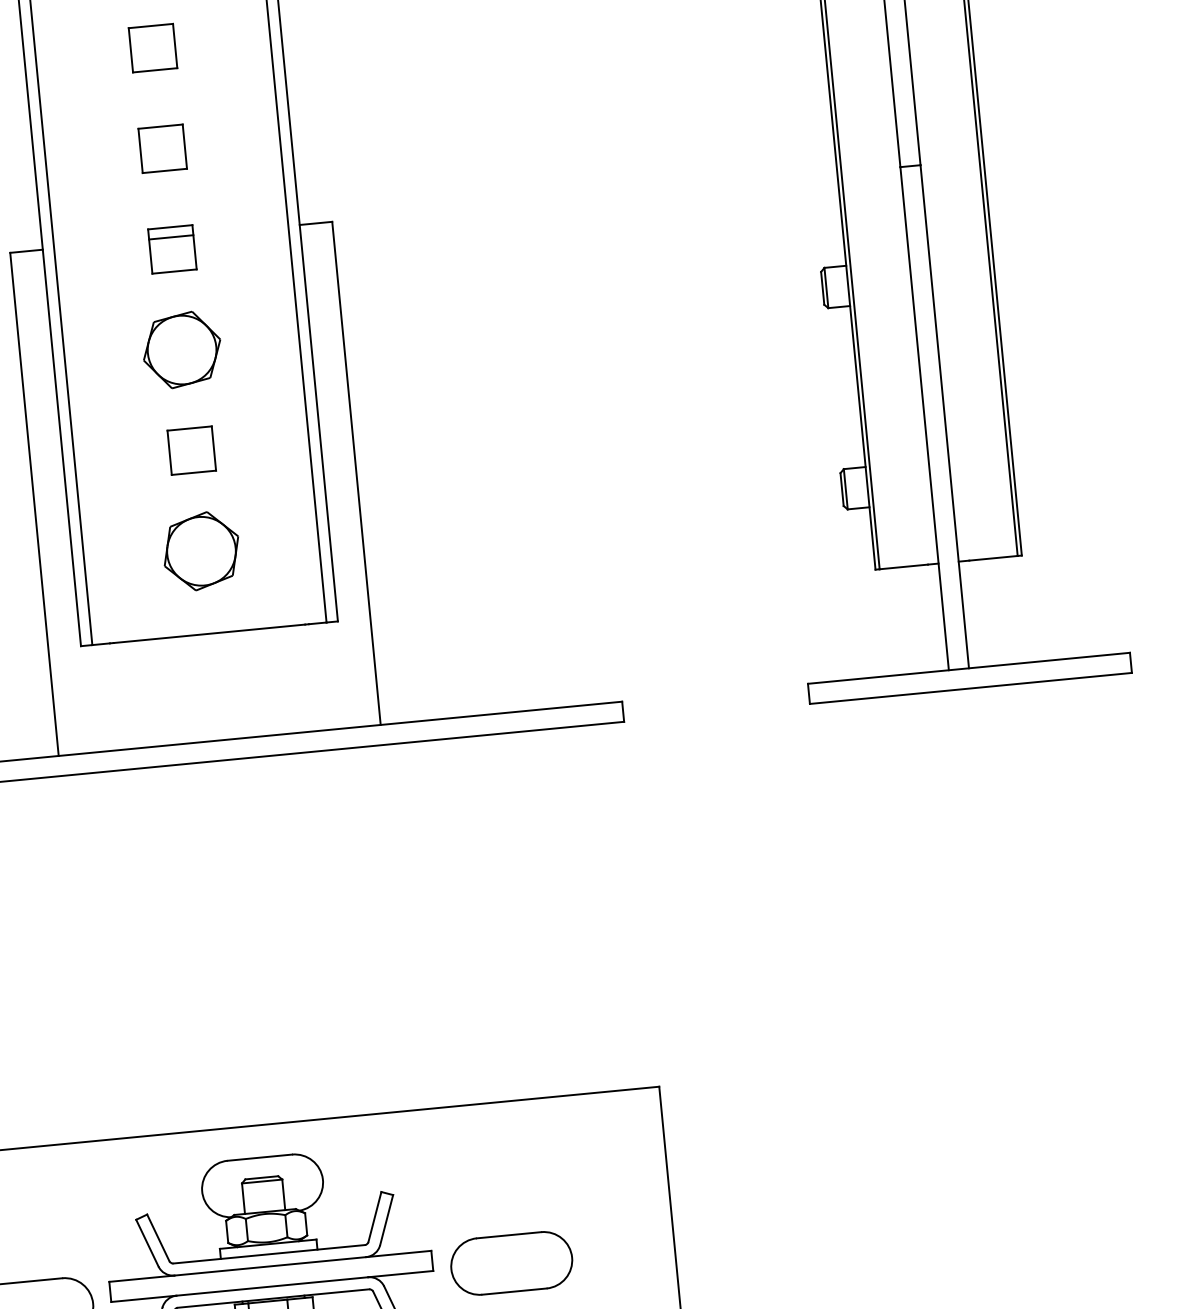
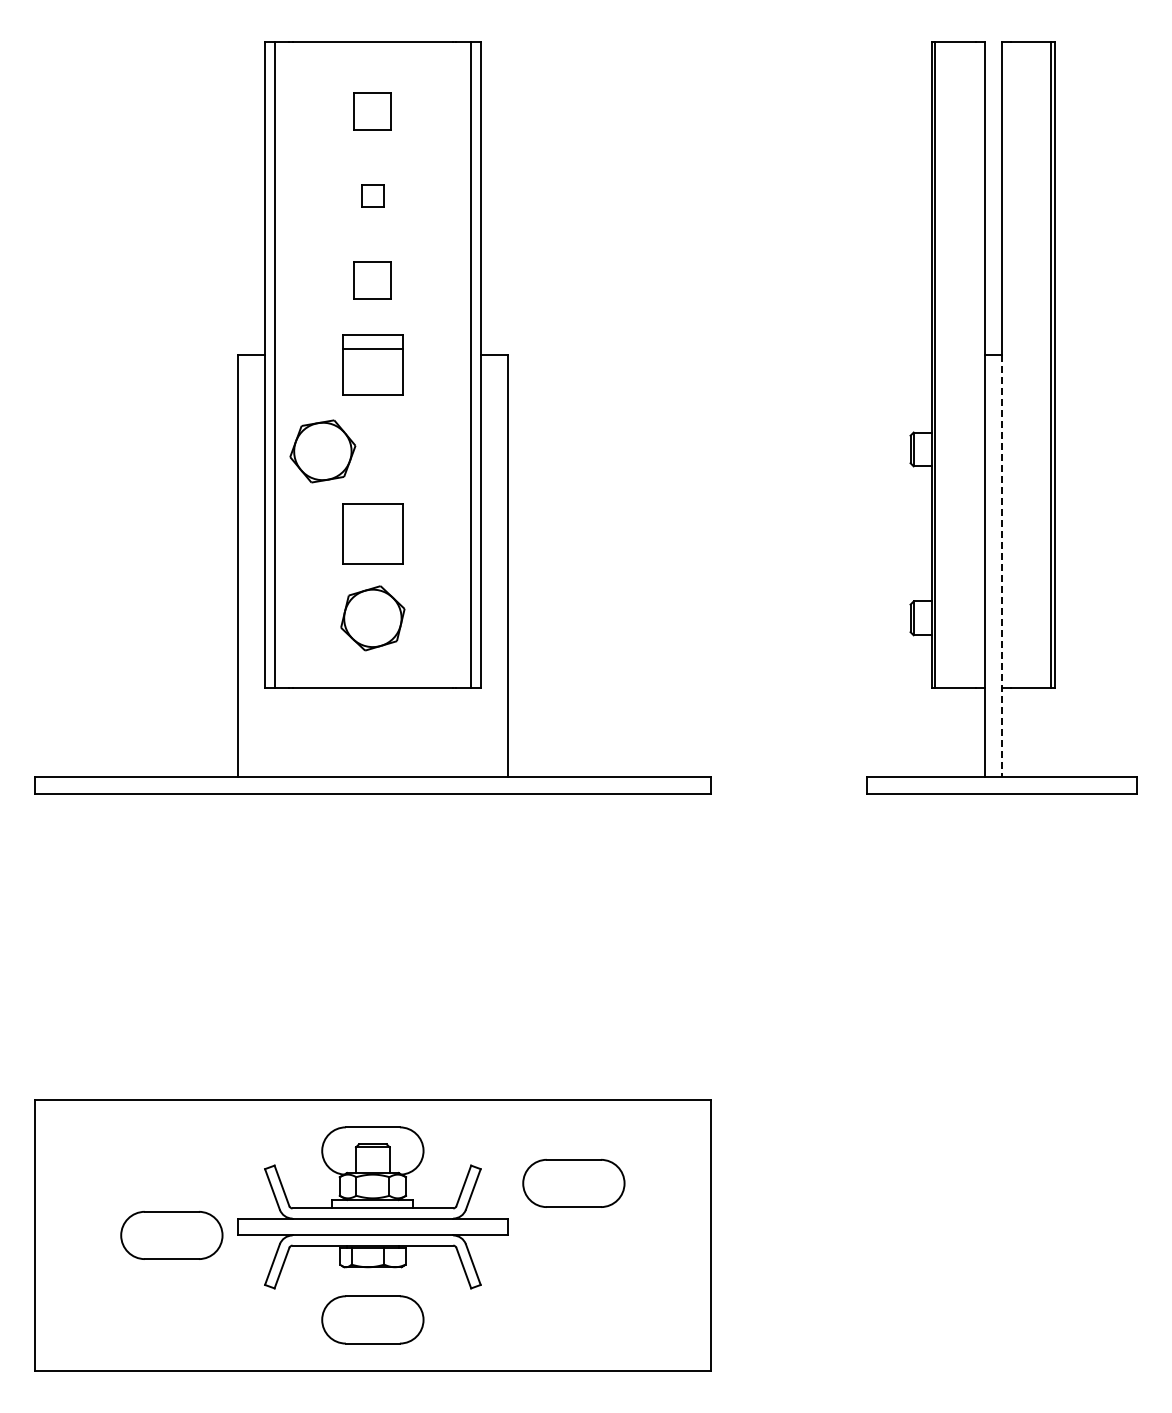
part: (152, 48) -> (372, 196), size x0.6
part: (171, 248) -> (372, 364), size x1.6
part: (181, 350) -> (322, 451), moved
line: (944, 417) -> (1001, 566), solid -> dashed
part: (191, 450) -> (372, 533), size x1.6
part: (511, 1263) -> (573, 1183), moved

